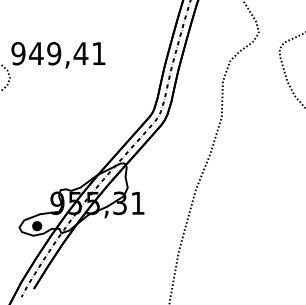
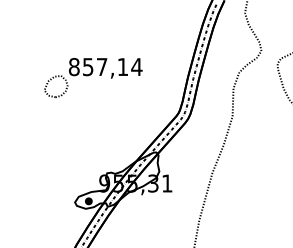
text: (58, 54) -> (105, 67), 949,41 -> 857,14

